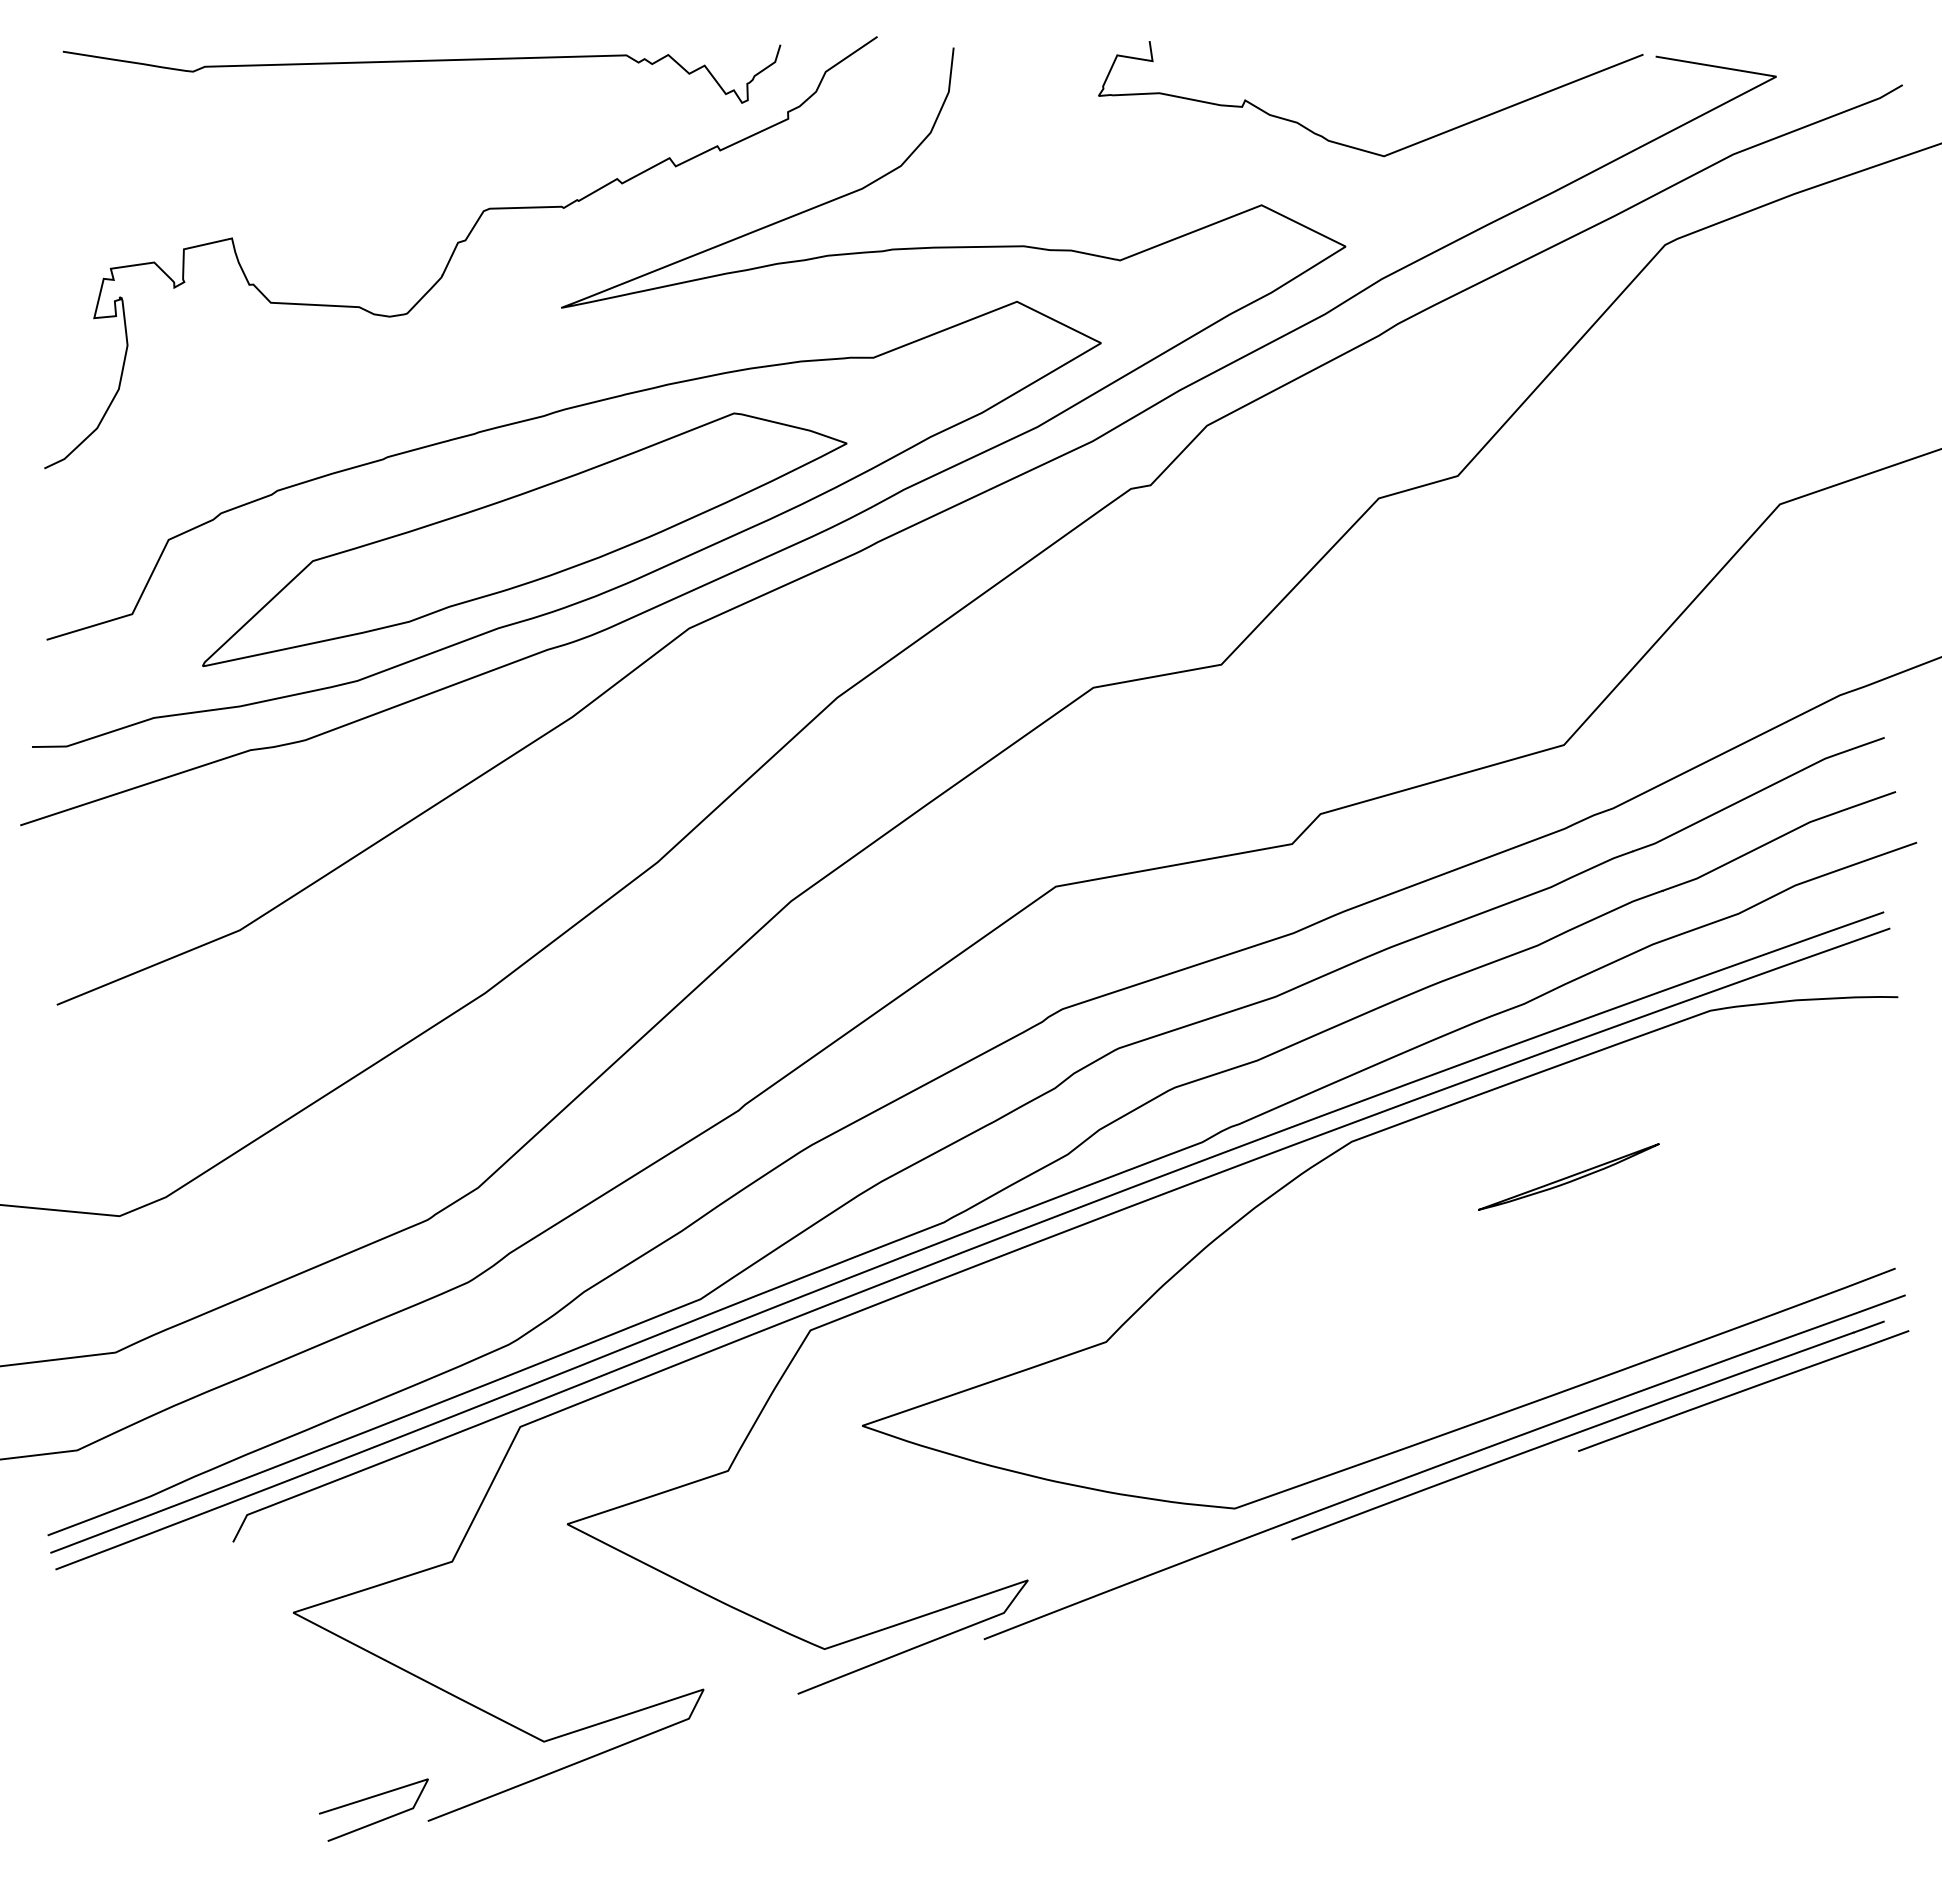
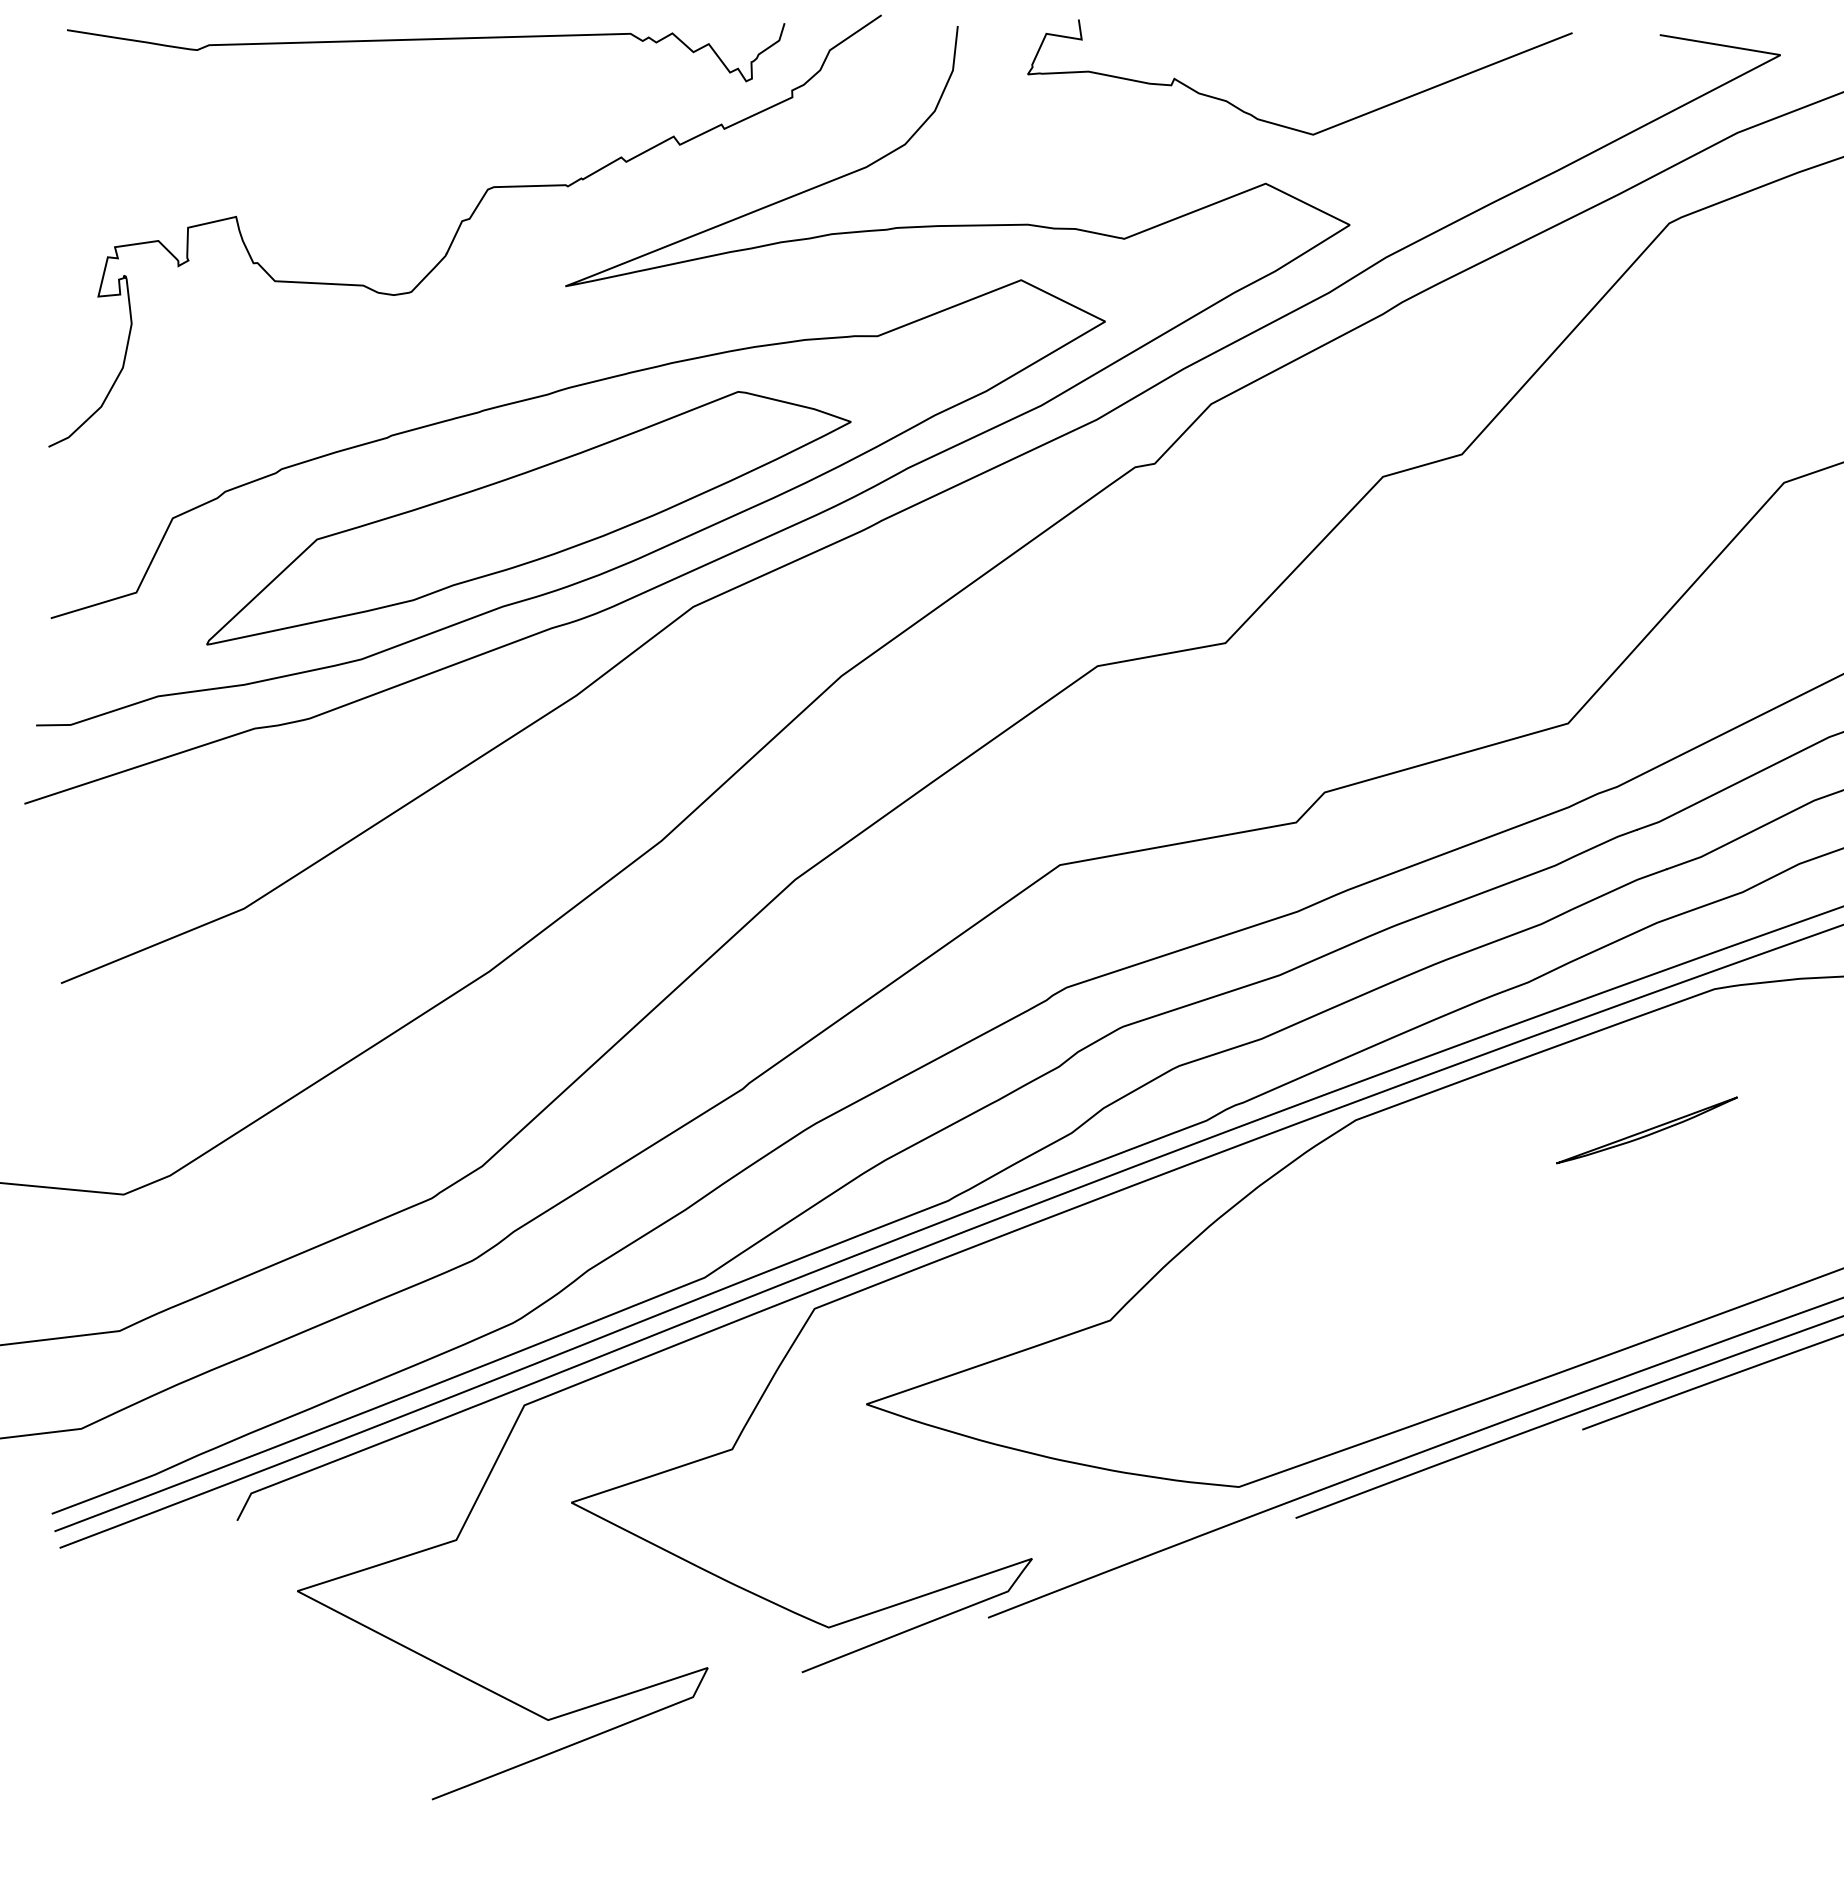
curve: (1357, 147) -> (1286, 125), moved
part: (1568, 1176) -> (1646, 1129), moved
curve: (371, 1798) -> (375, 1776), removed

